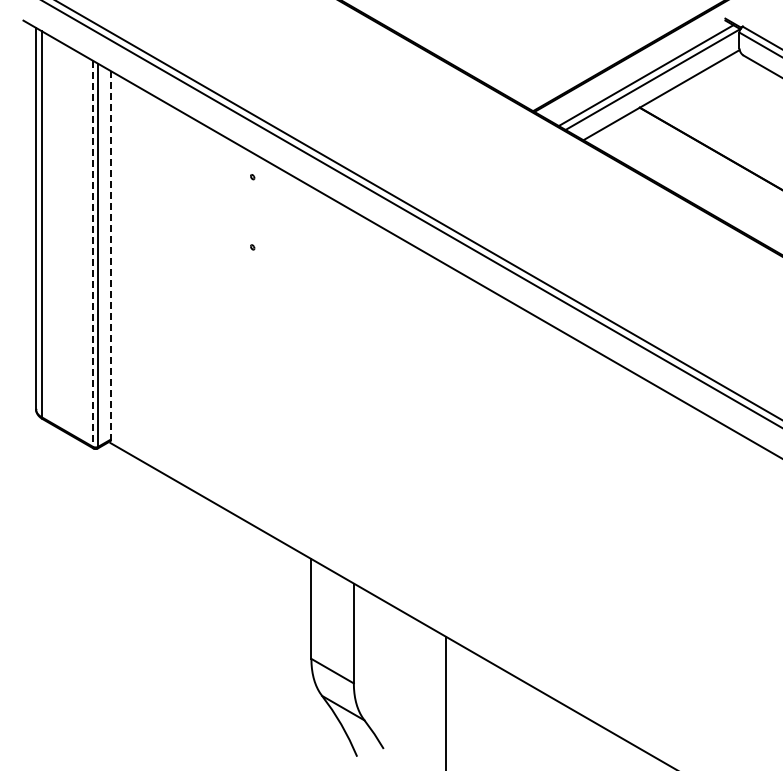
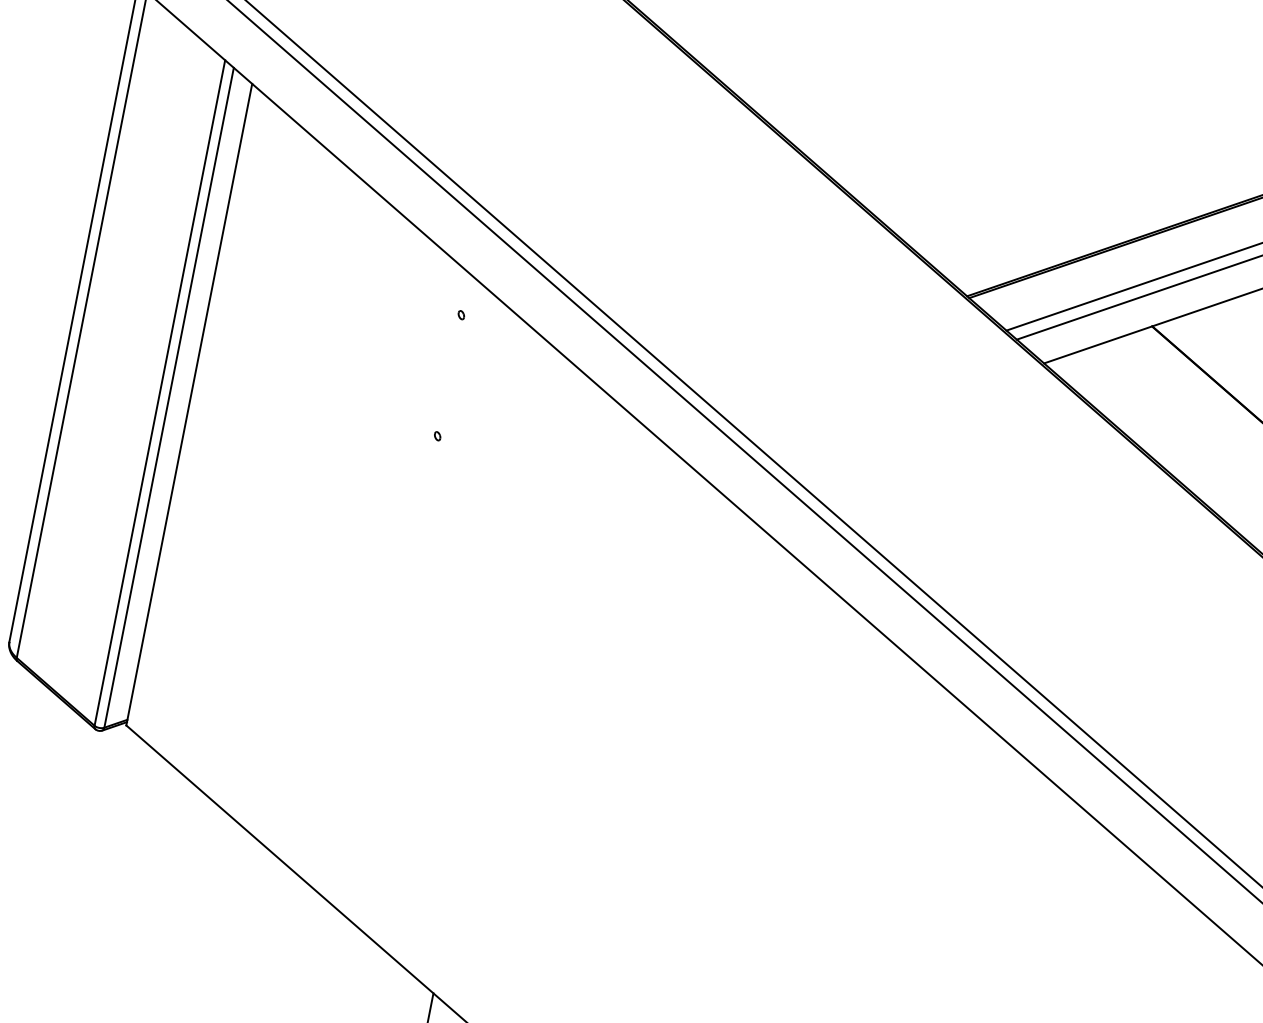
line: (92, 254) -> (159, 394), dashed -> solid
line: (110, 257) -> (189, 405), dashed -> solid

